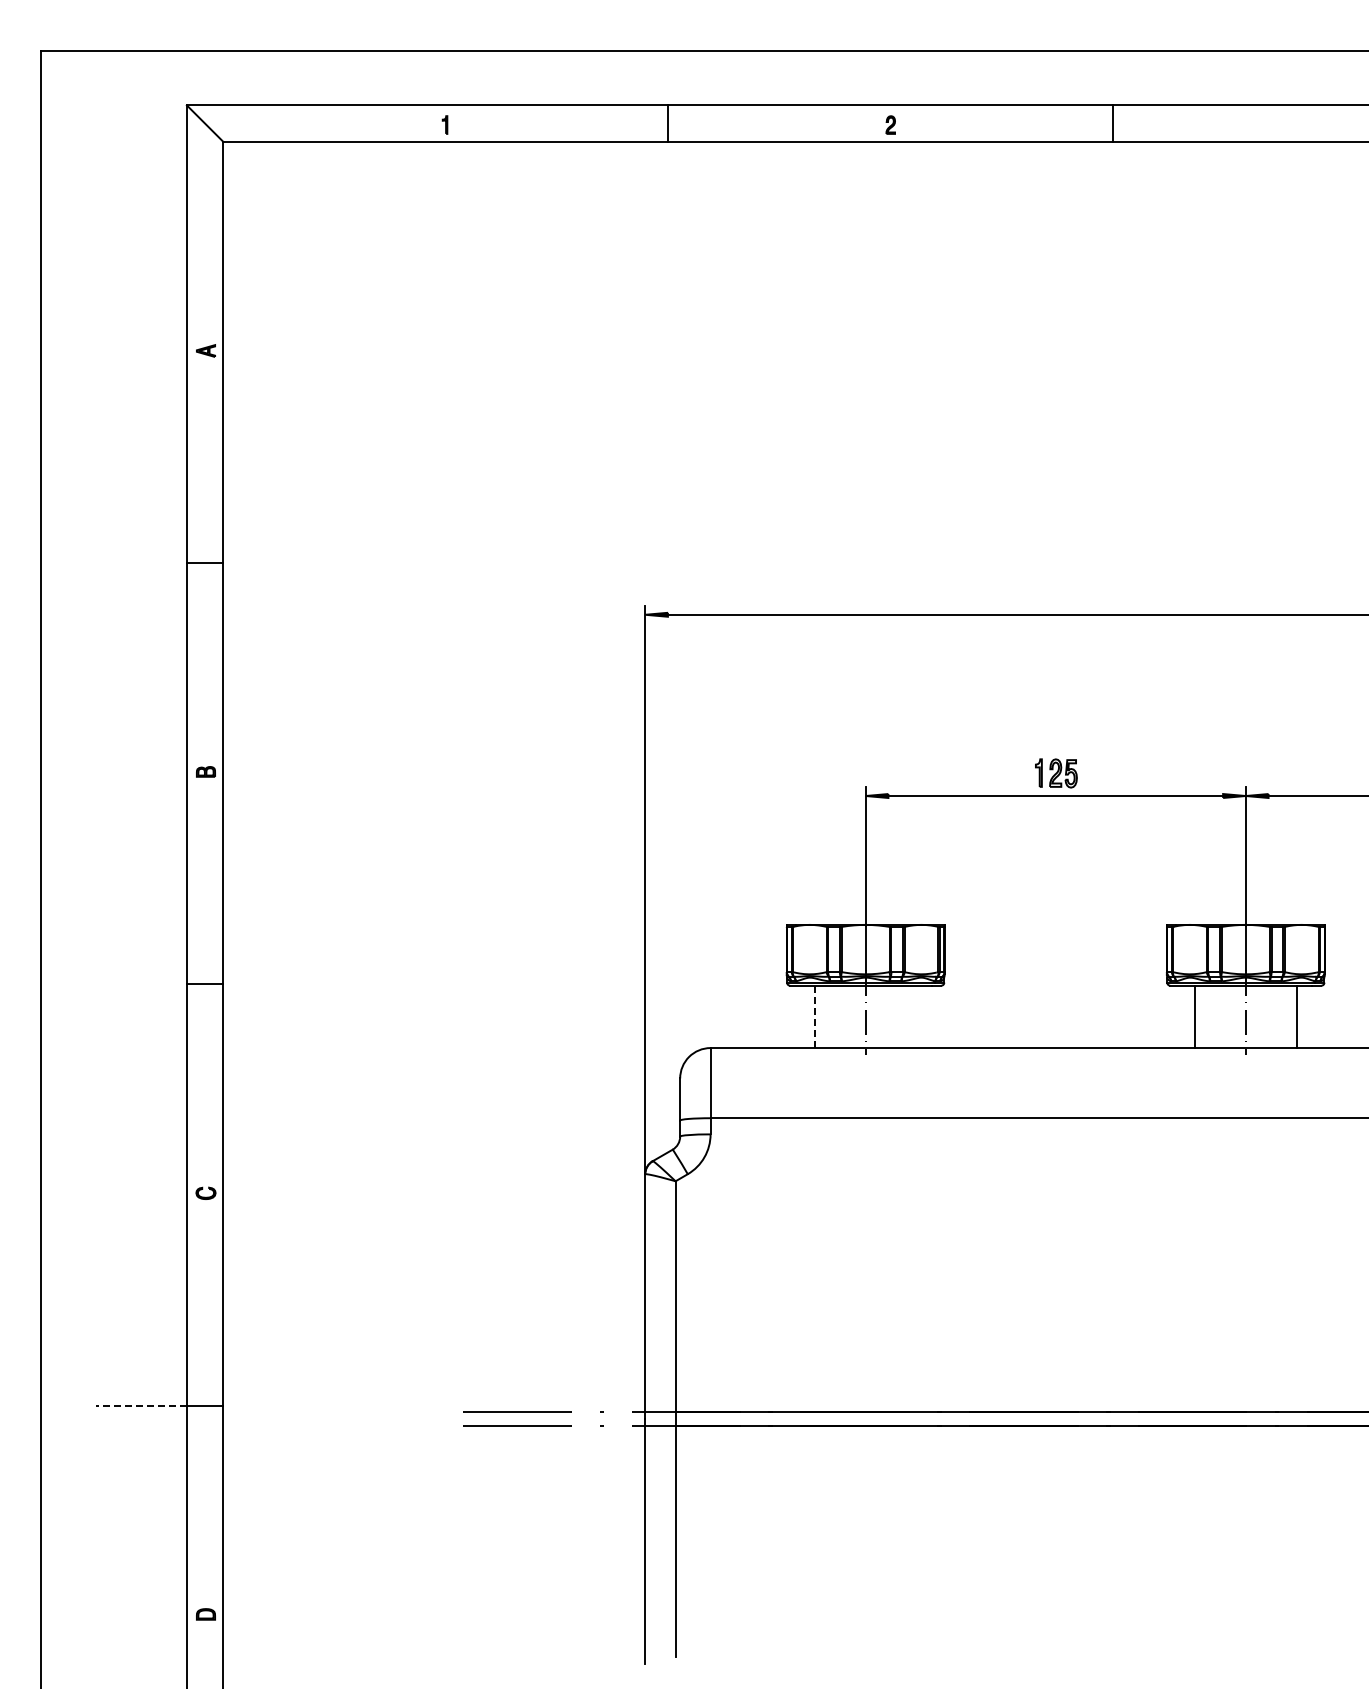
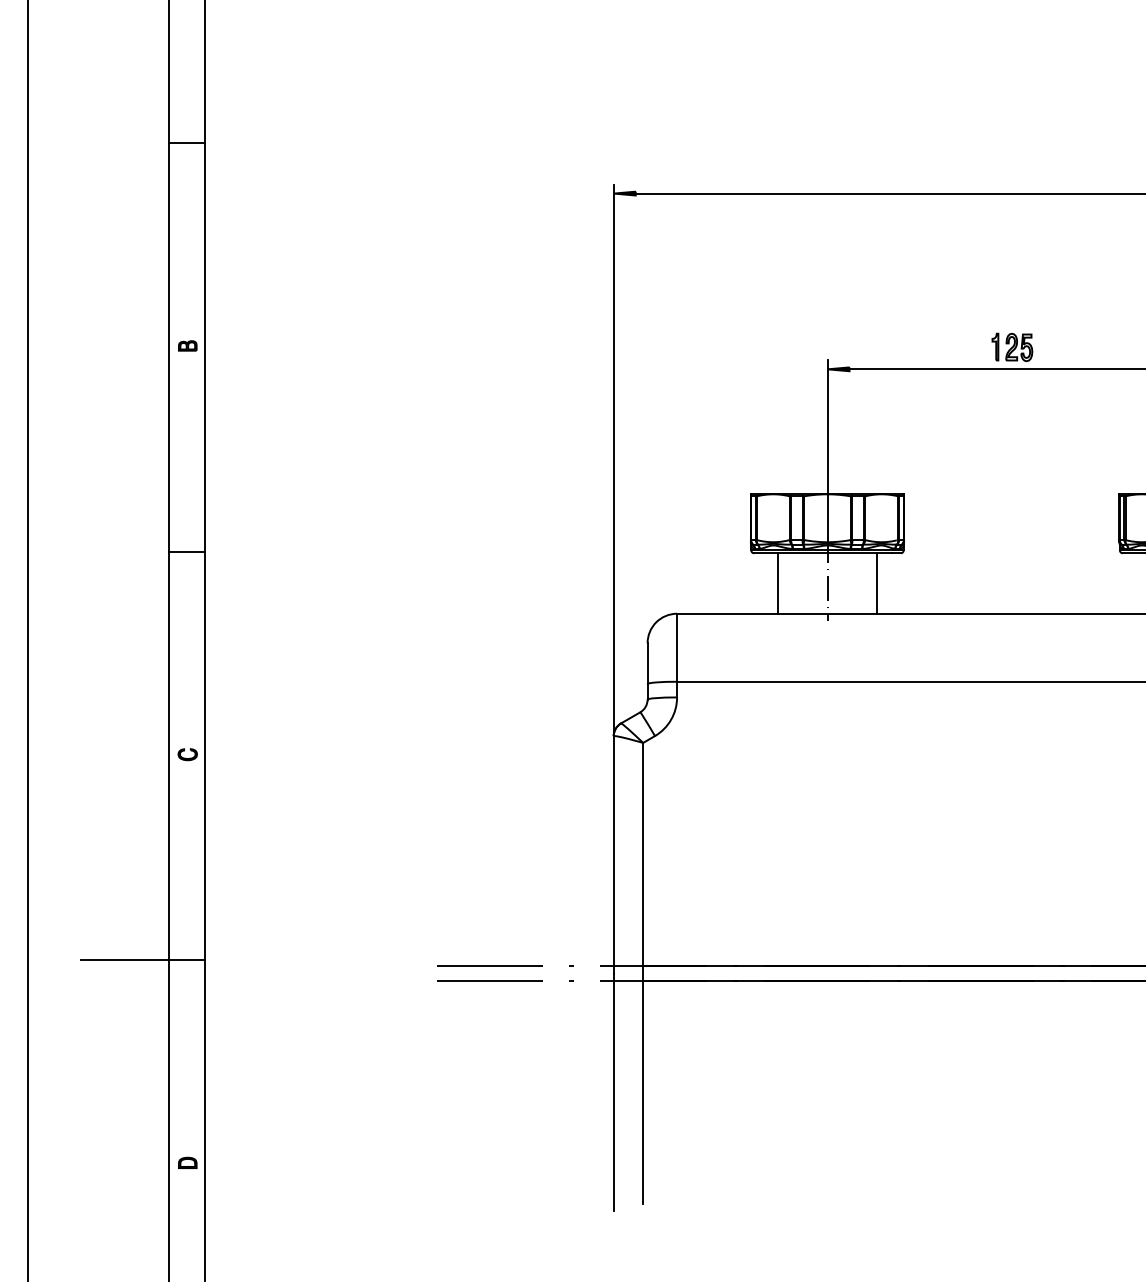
line: (916, 1016) -> (876, 583), added
line: (814, 1017) -> (777, 584), dashed -> solid
line: (141, 1405) -> (125, 960), dashed -> solid

